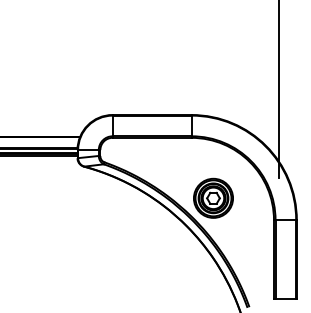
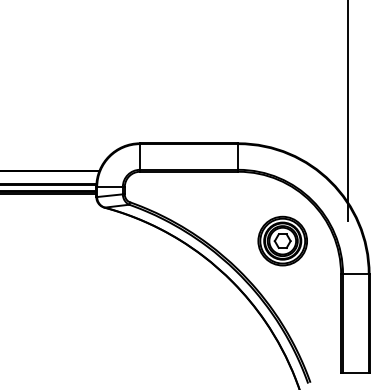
part: (213, 197) -> (282, 240), moved

